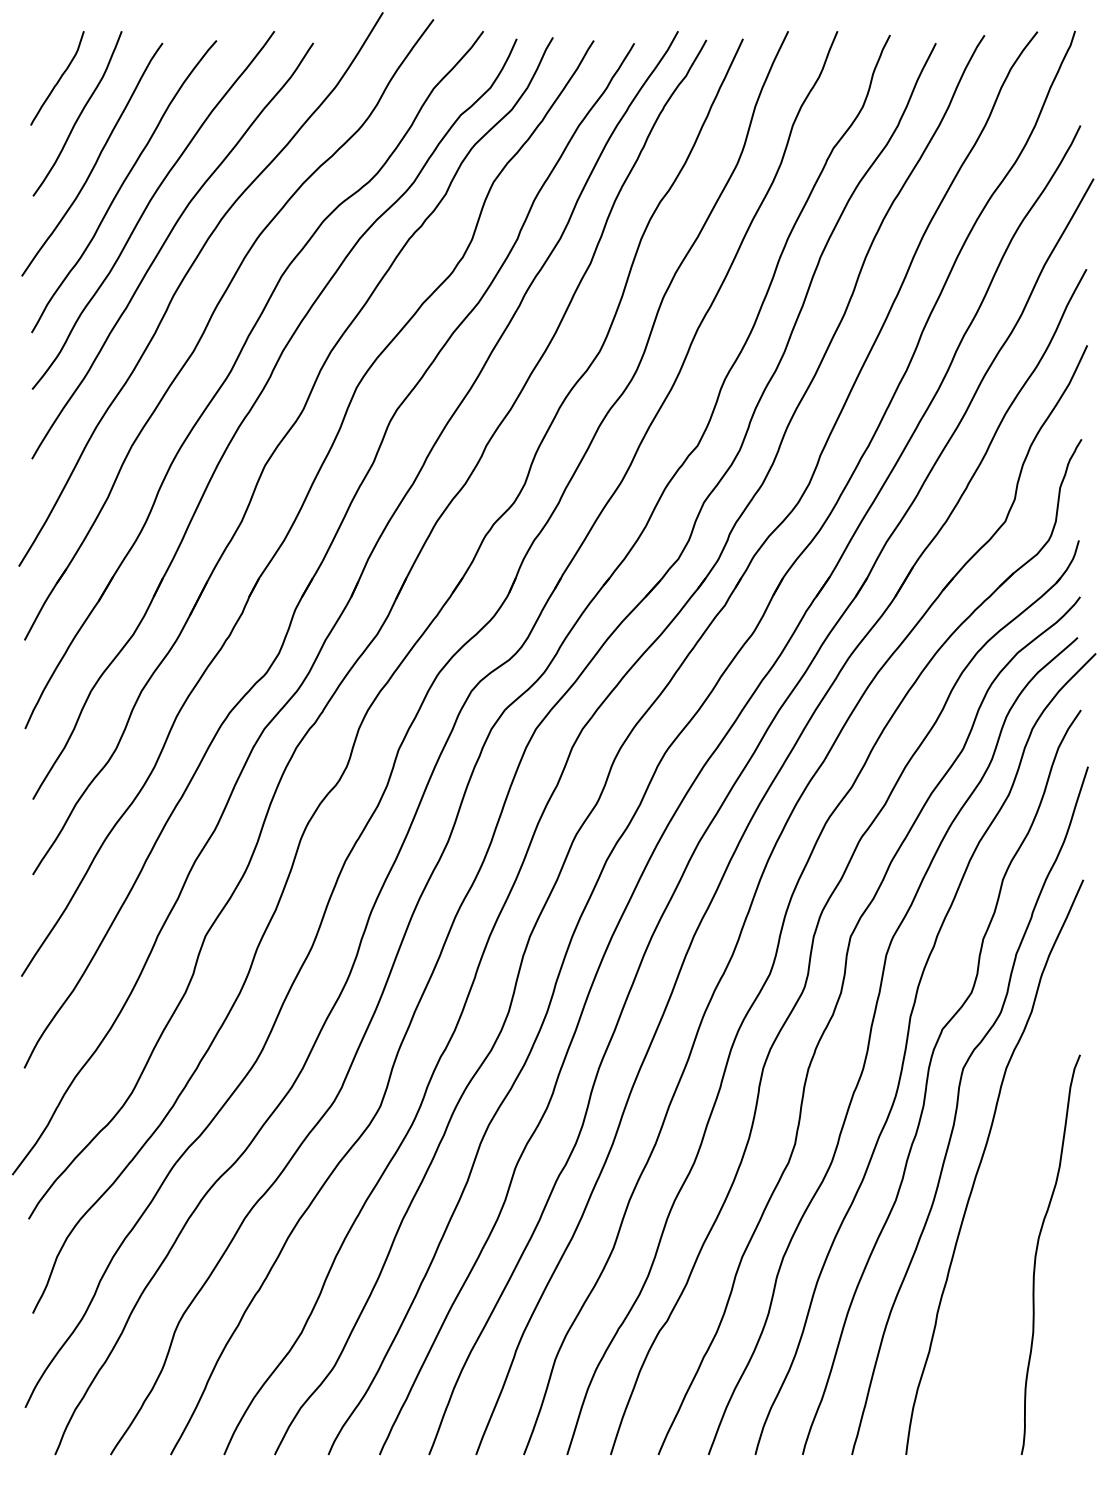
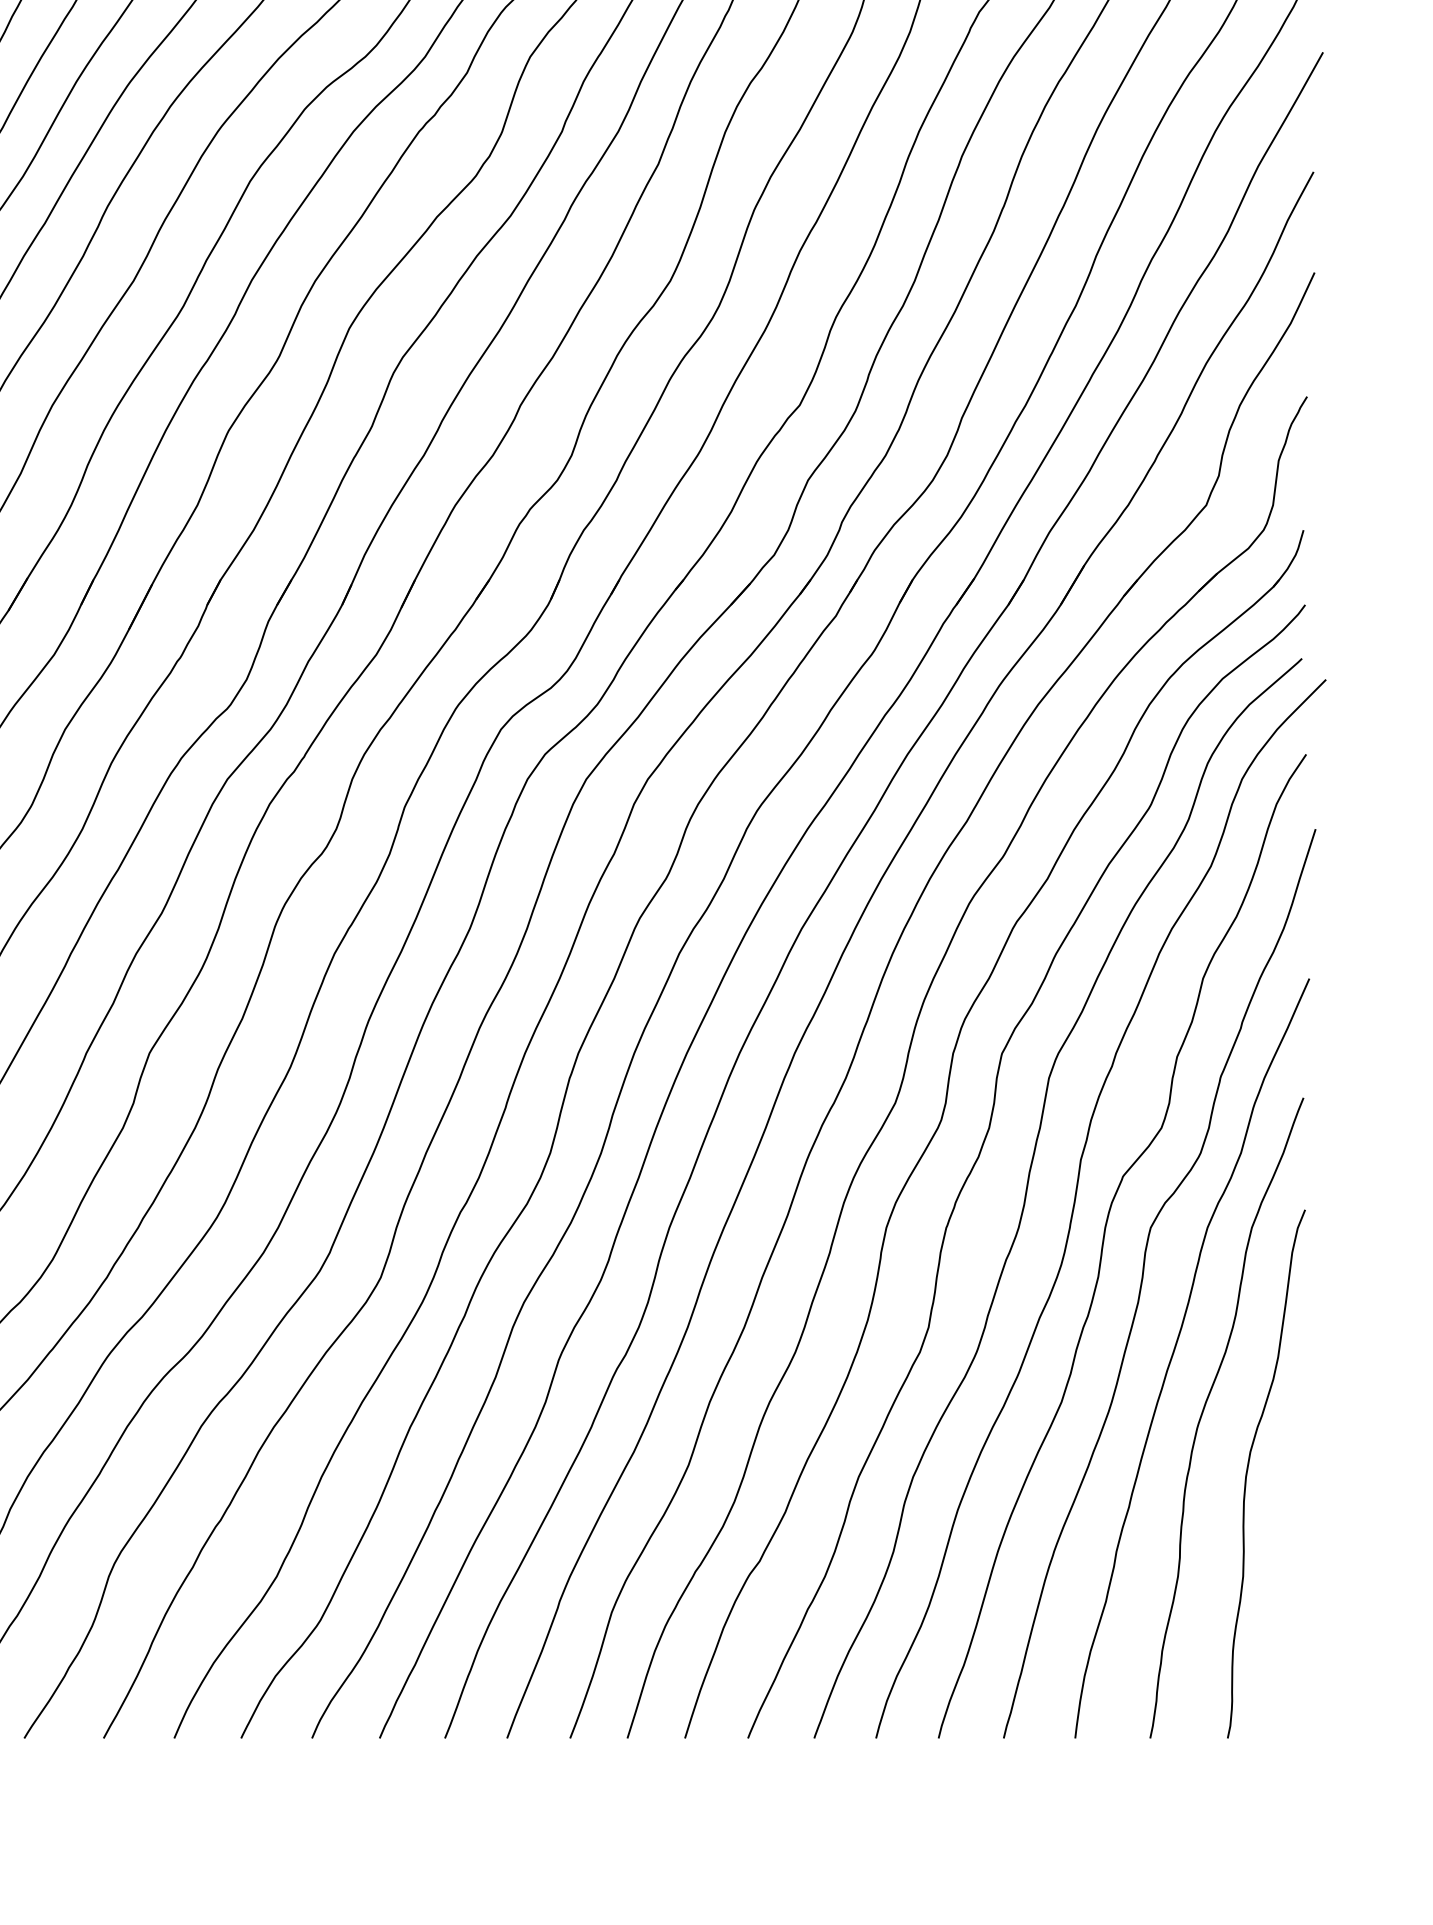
curve: (1005, 1203) -> (1206, 1406), added

